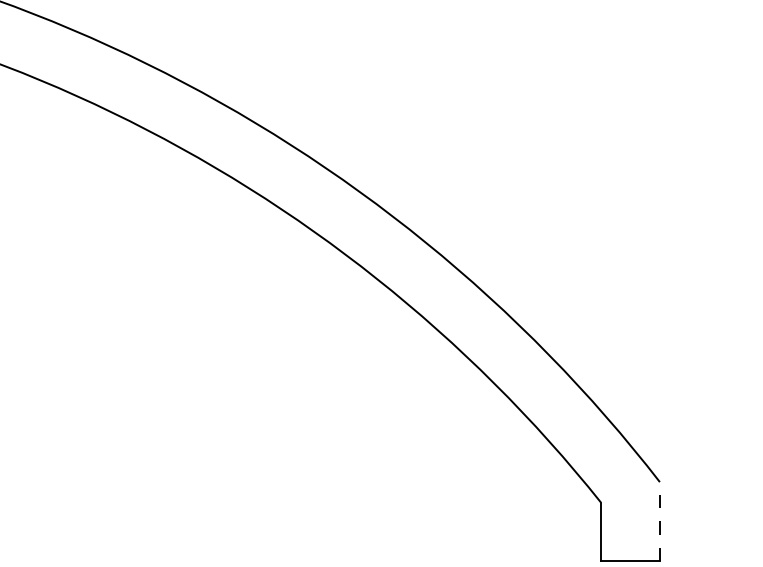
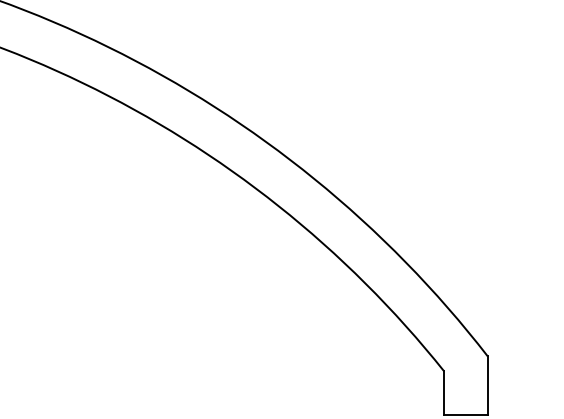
line: (659, 521) -> (487, 385), dashed -> solid

